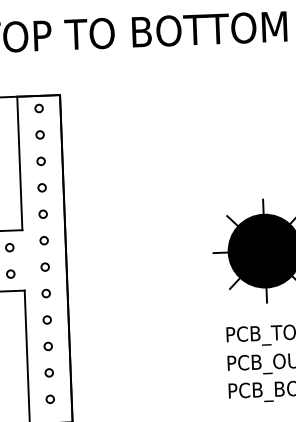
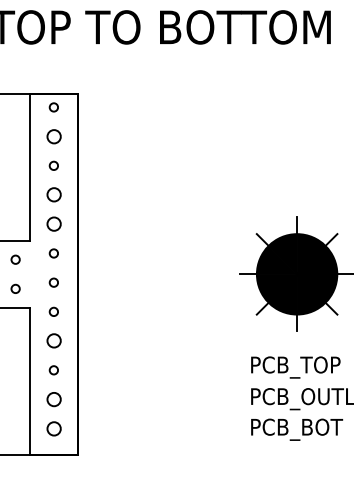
circle: (39, 134) -> (53, 136), size x1.6
circle: (41, 188) -> (53, 195), size x1.6
circle: (42, 214) -> (53, 224), size x1.6
circle: (46, 320) -> (53, 341), size x1.6
circle: (48, 372) -> (53, 399), size x1.6
circle: (49, 399) -> (53, 428), size x1.6

